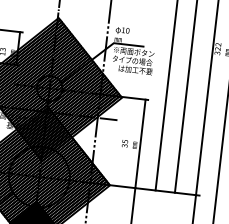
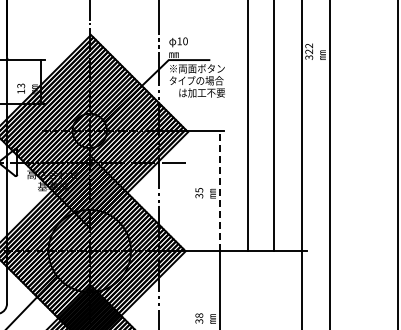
line: (140, 143) -> (220, 190), solid -> dashed

